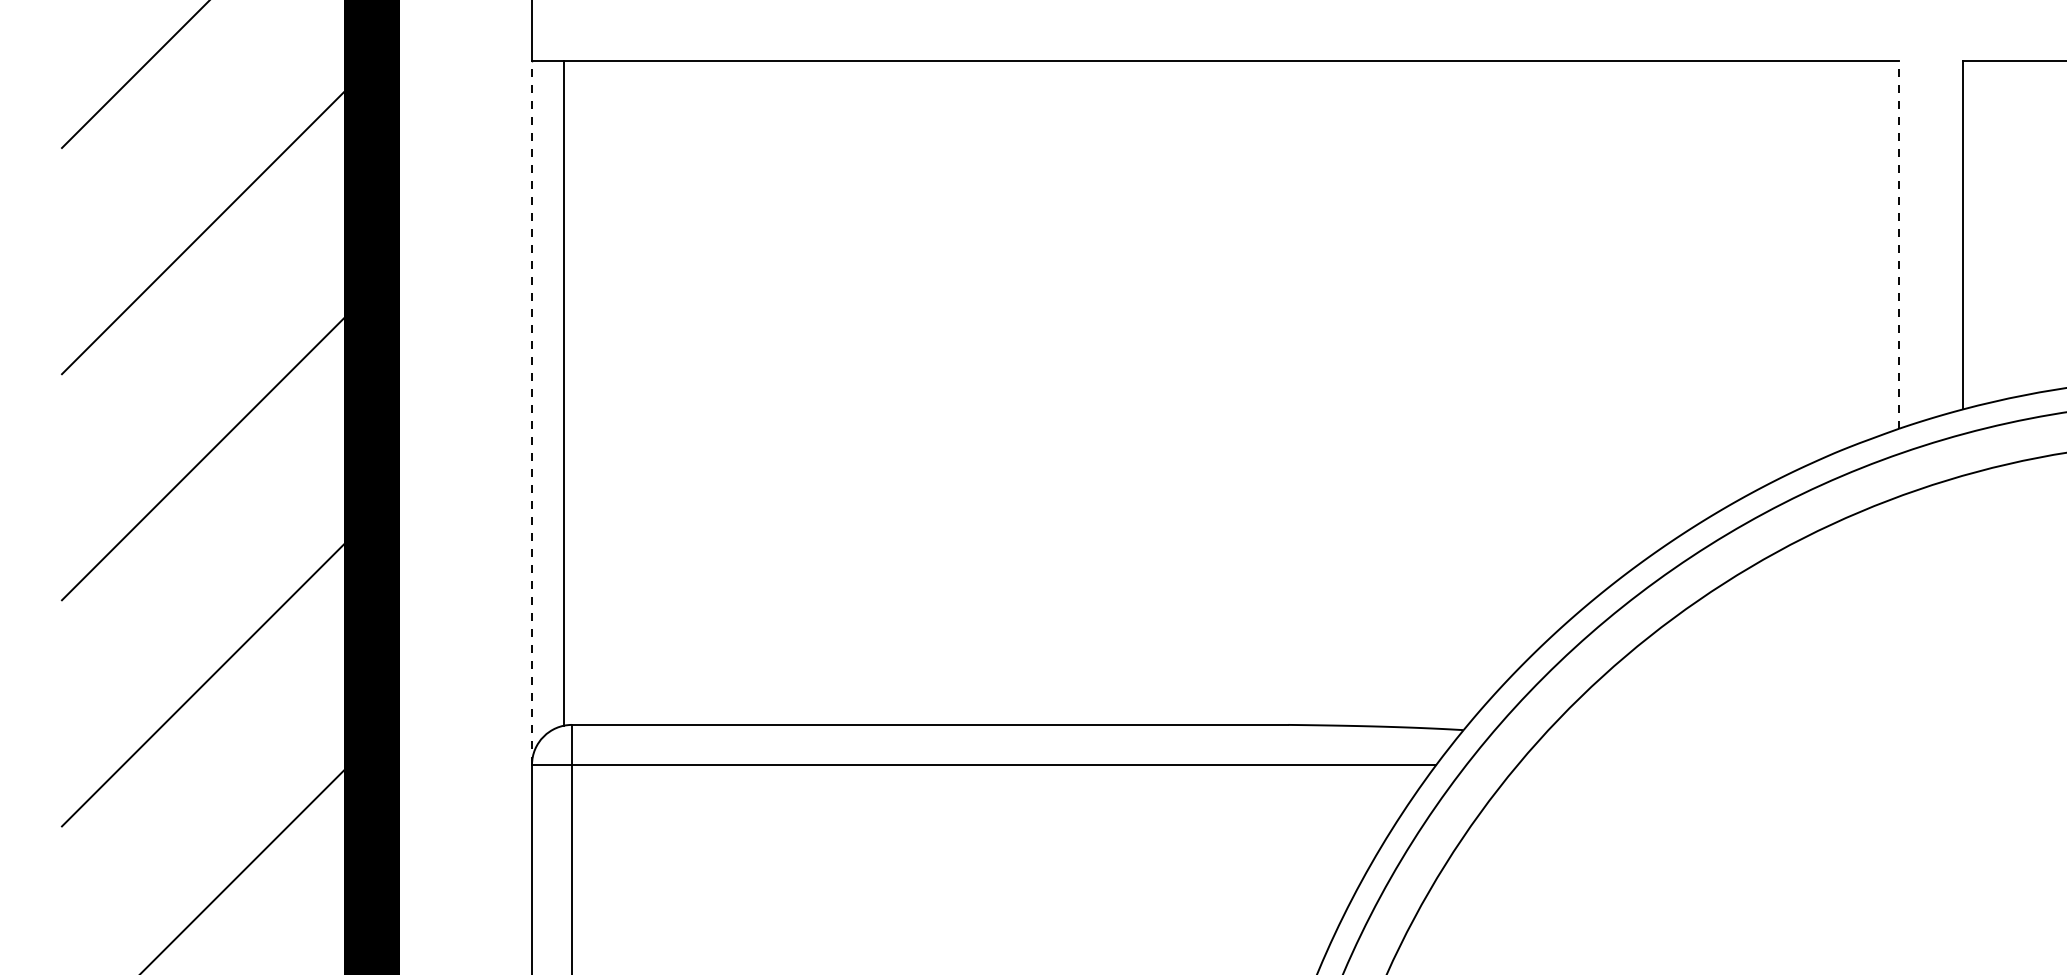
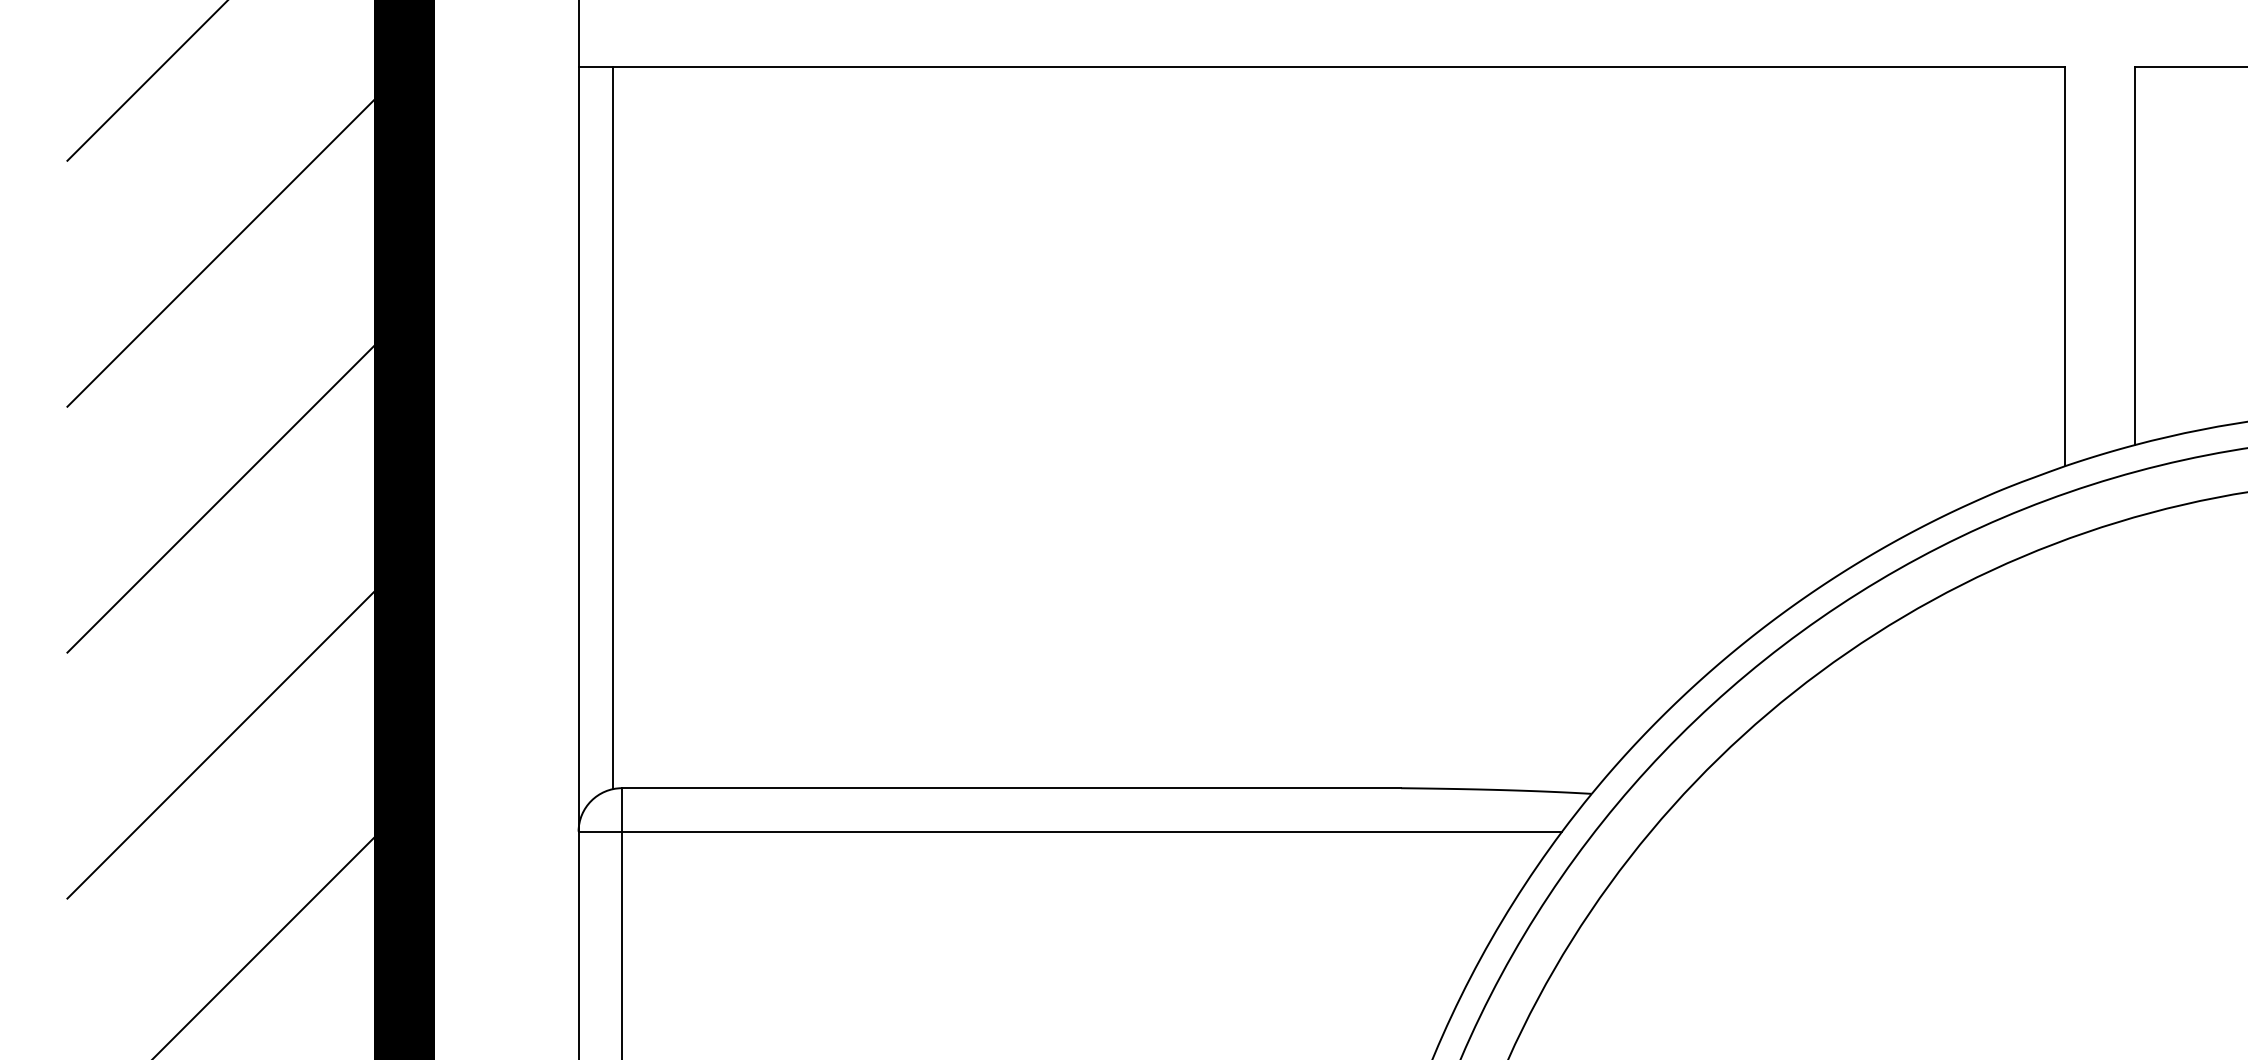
line: (1899, 245) -> (2065, 266), dashed -> solid
line: (531, 413) -> (578, 449), dashed -> solid

